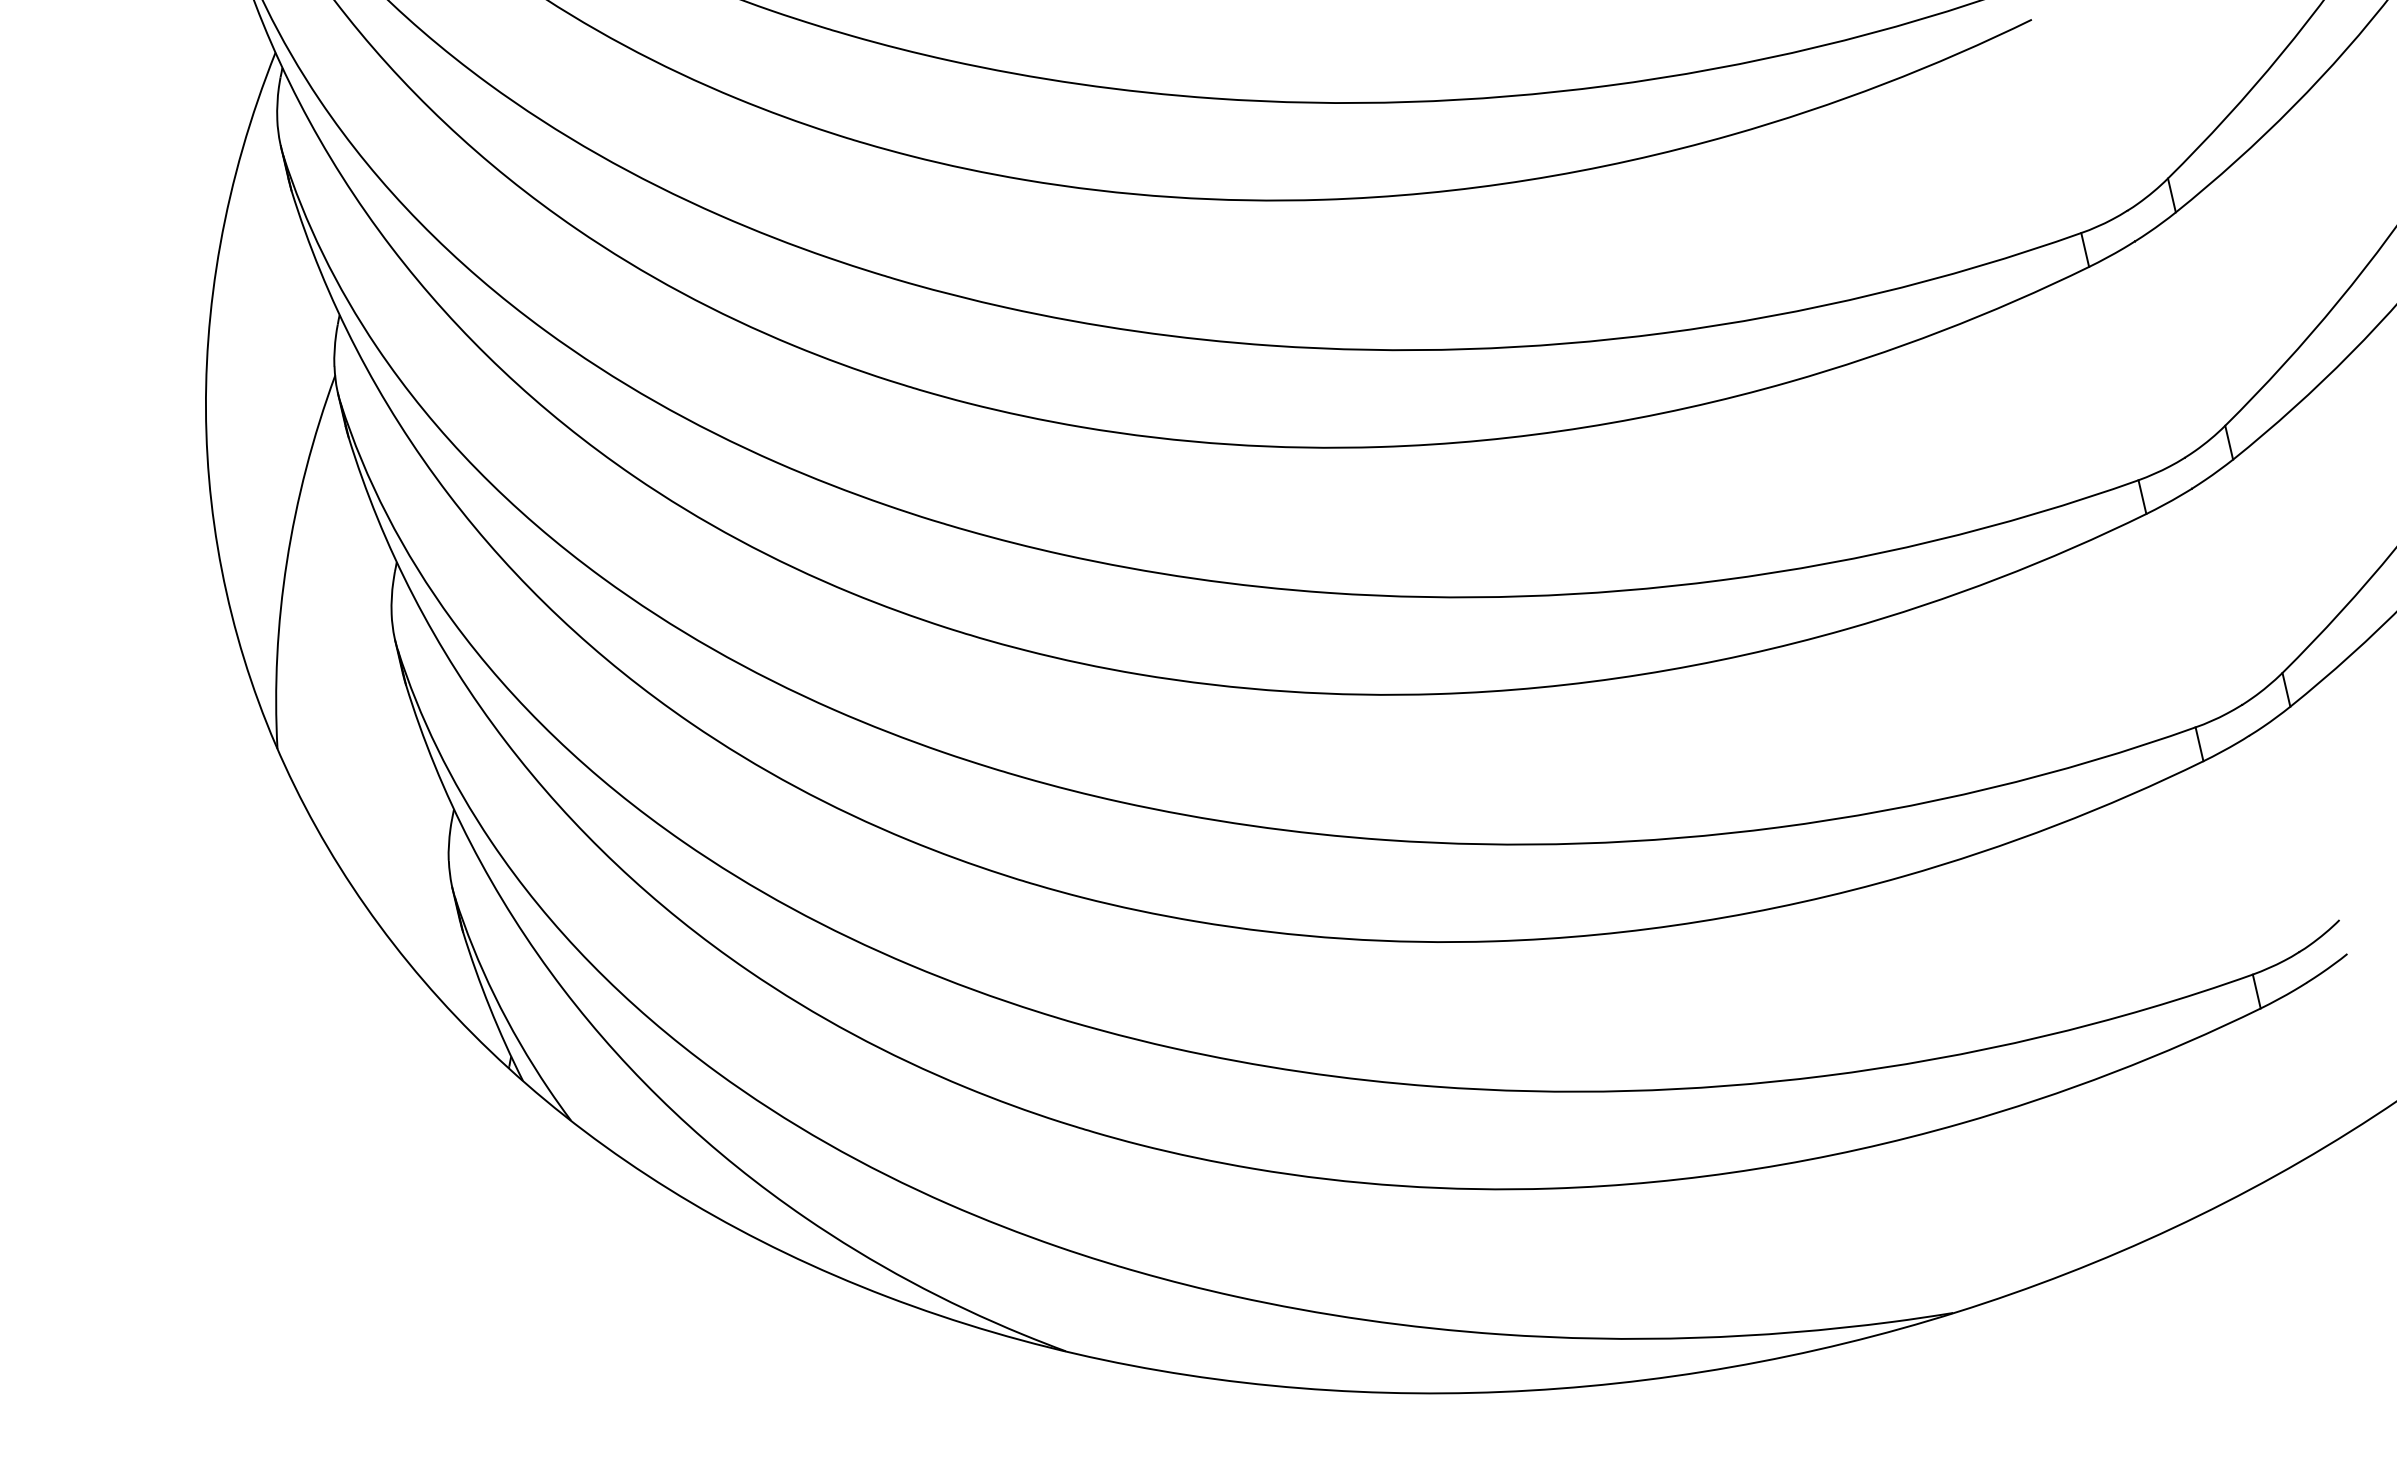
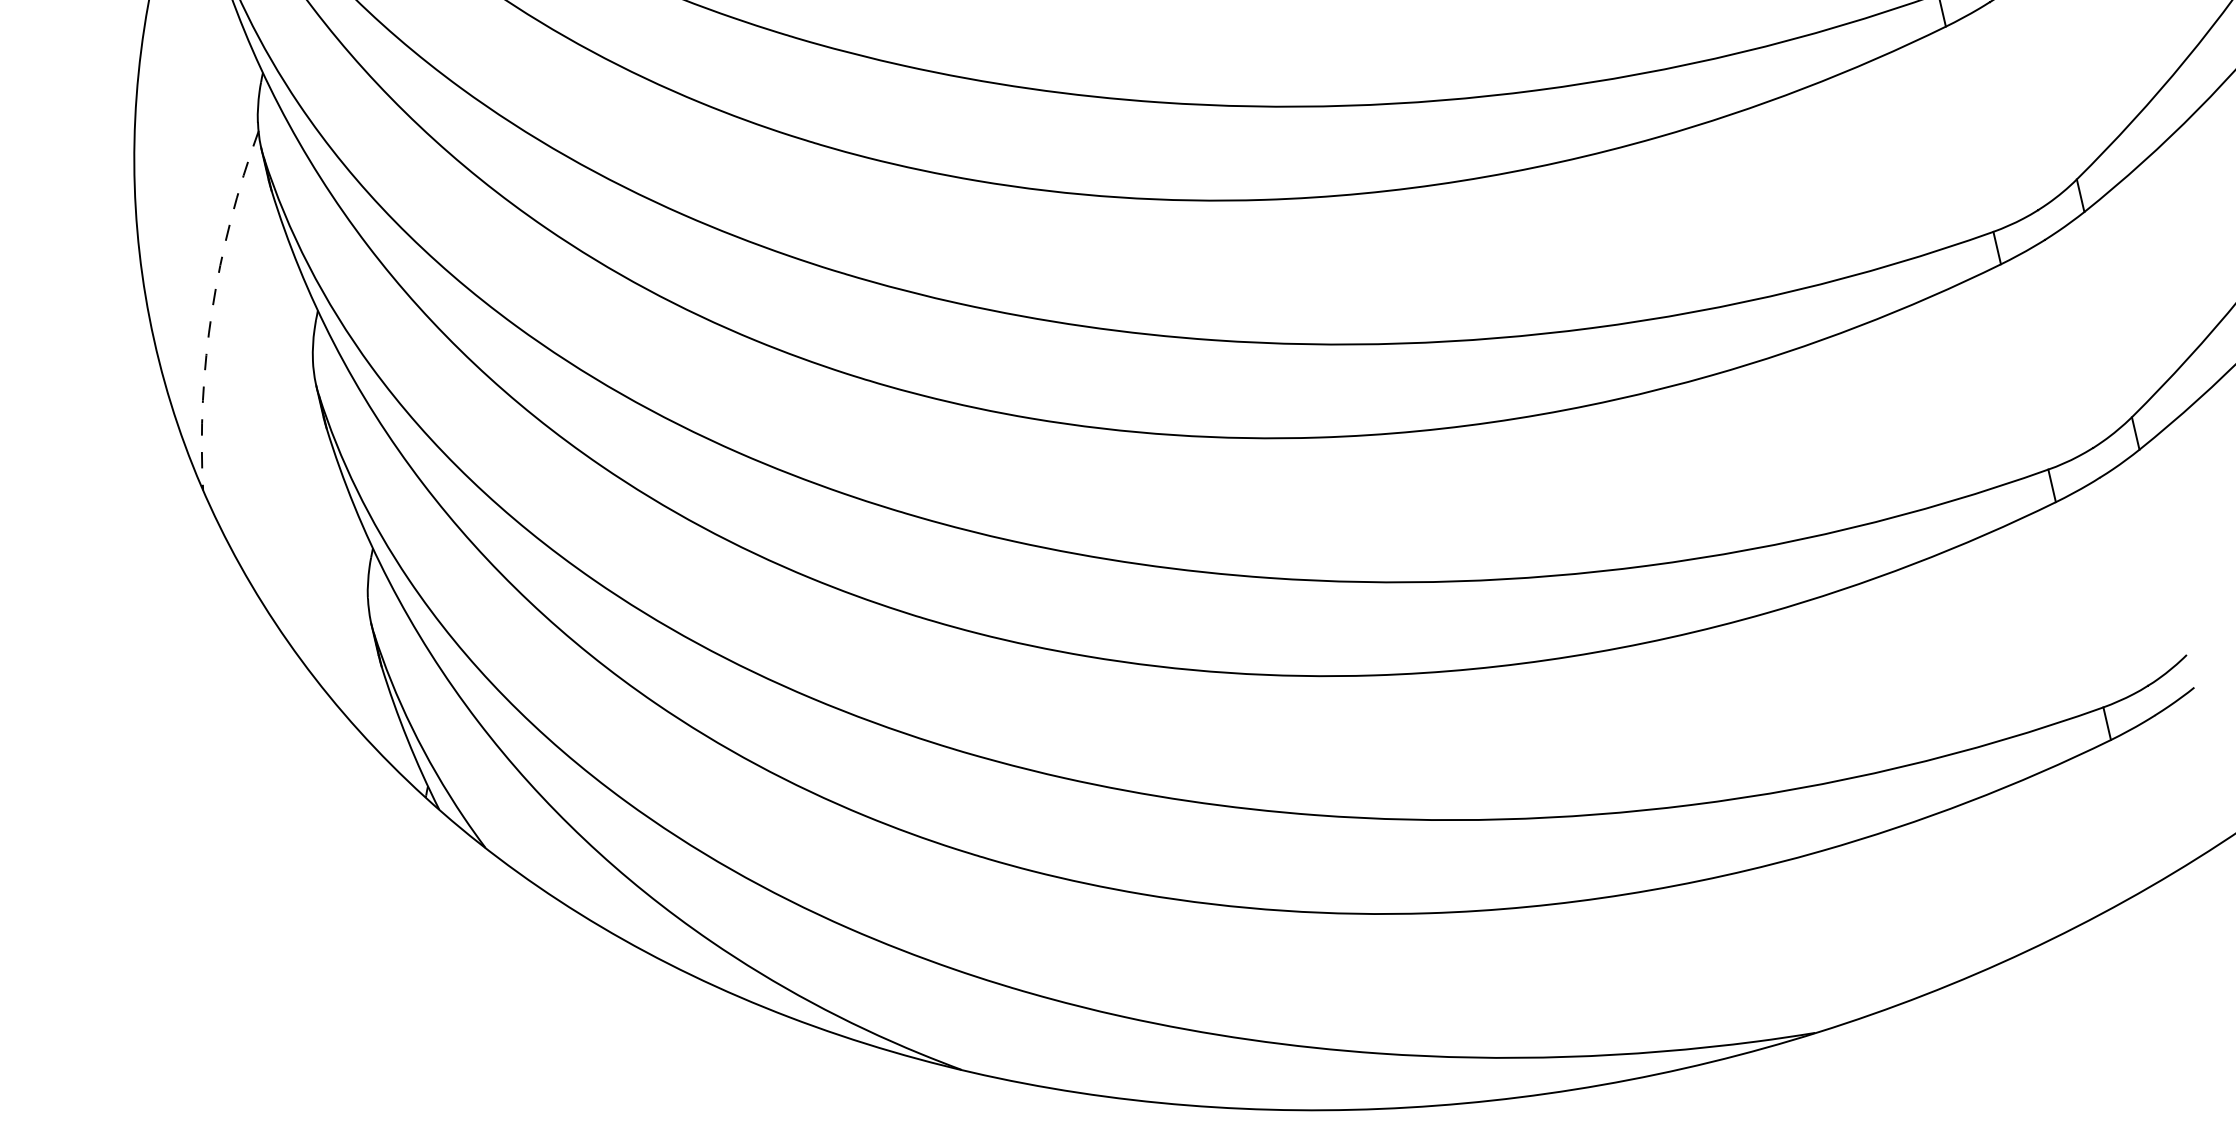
arc: (287, 560) -> (212, 309), solid -> dashed

